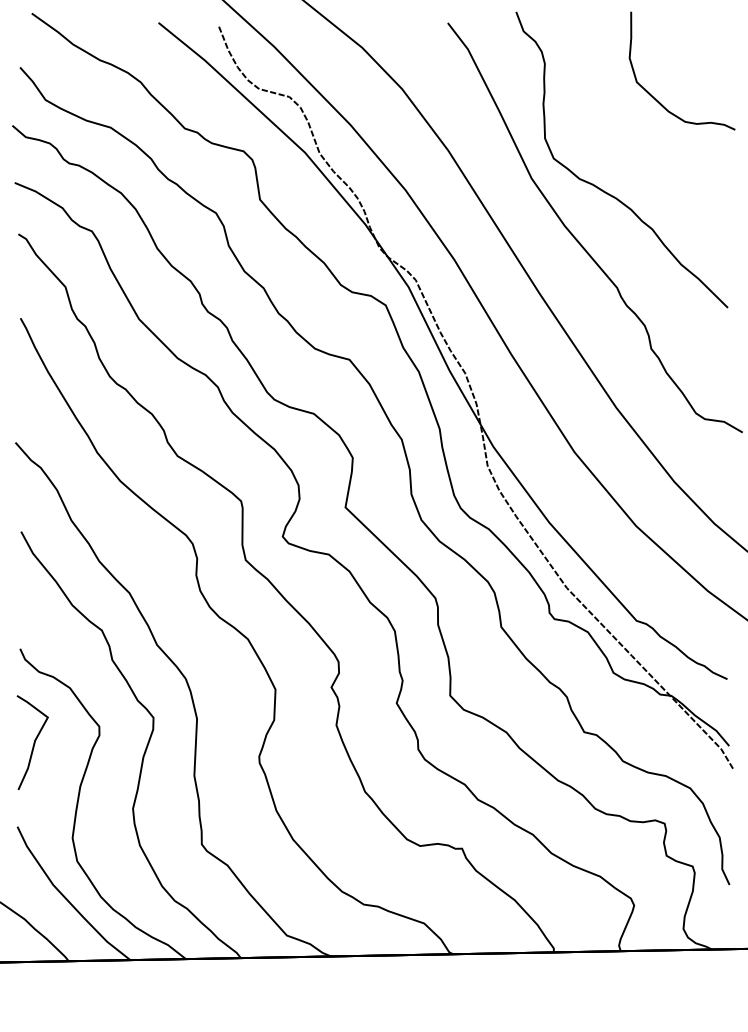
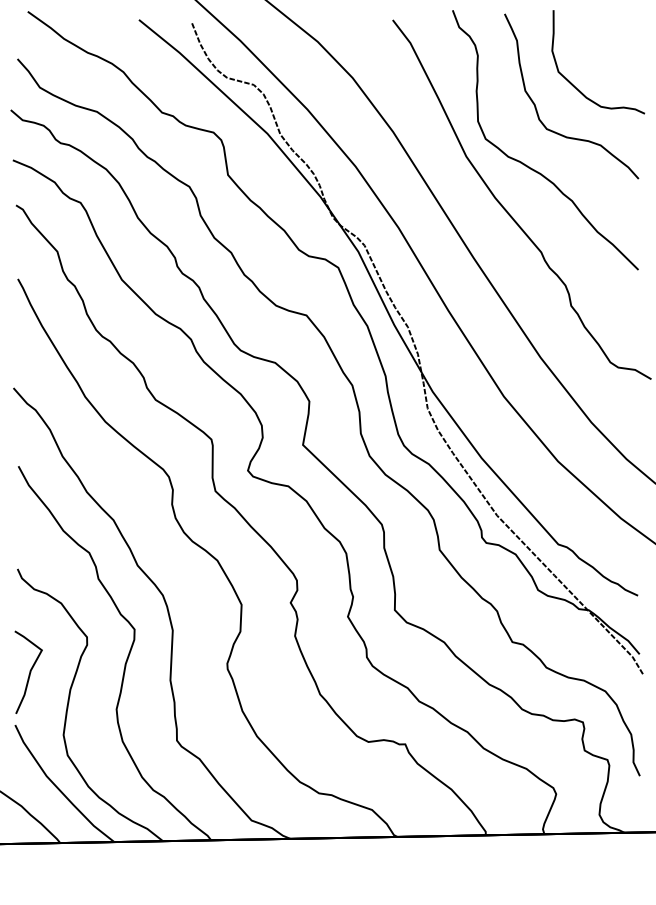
curve: (611, 121) -> (536, 106), added
curve: (33, 742) -> (29, 672), moved

